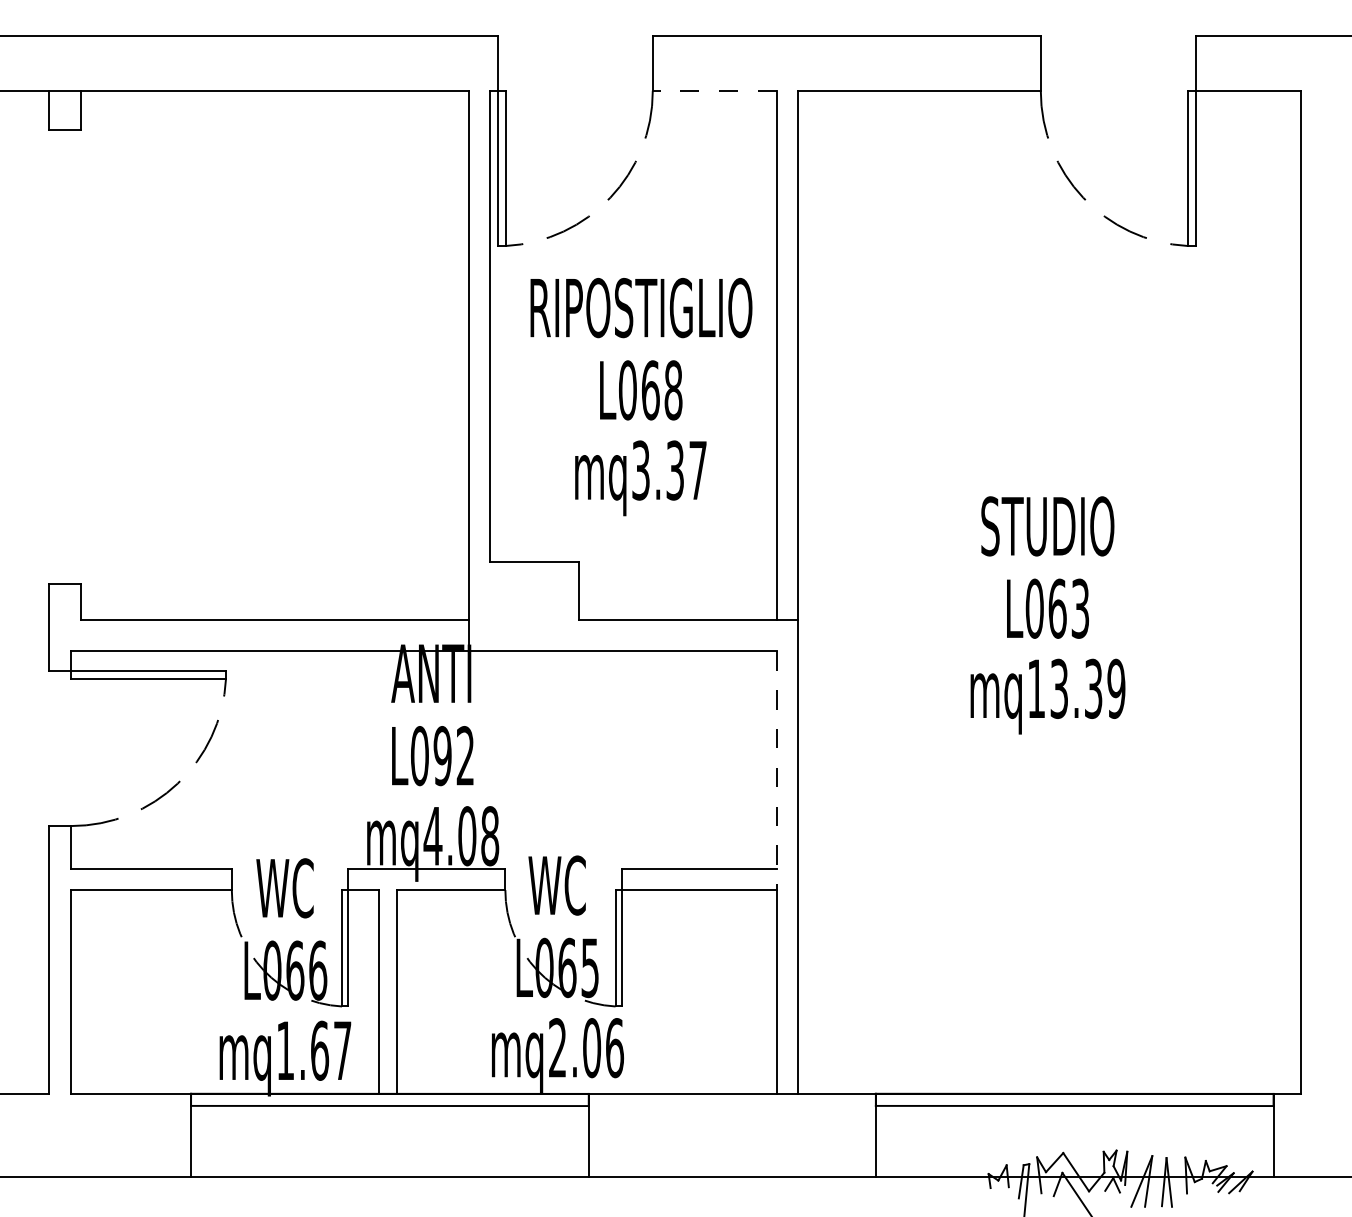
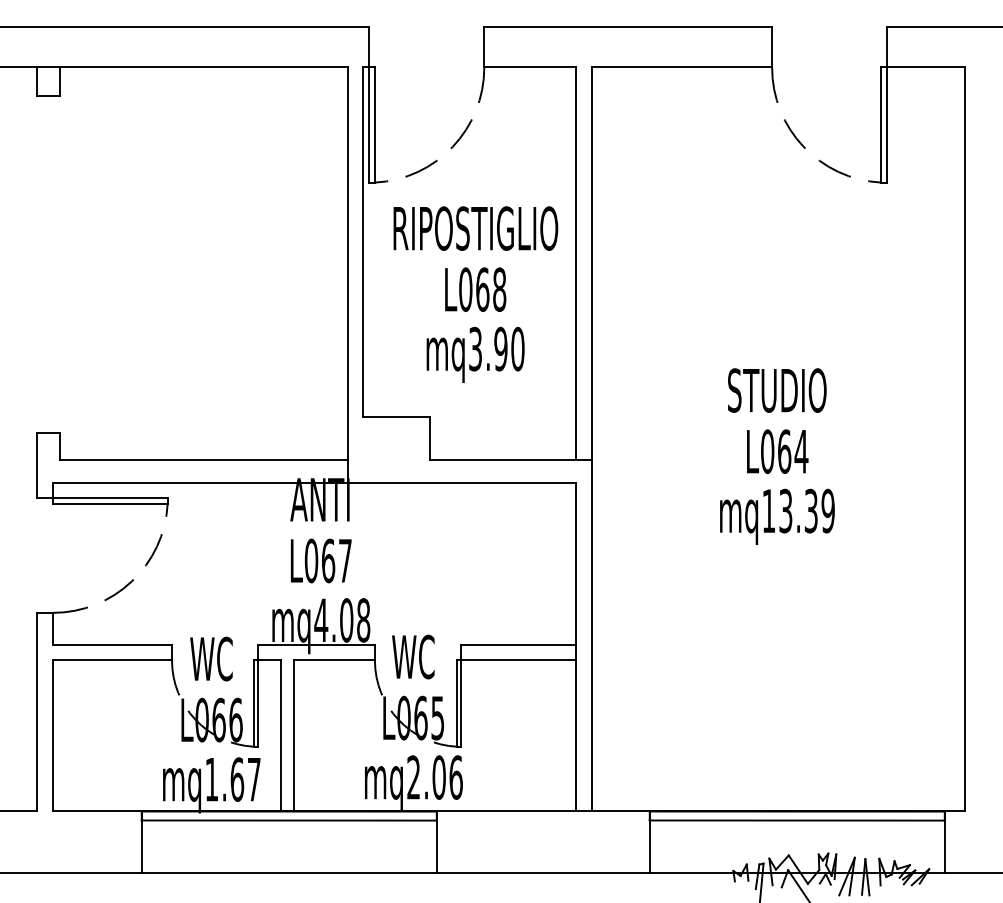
line: (714, 90) -> (530, 67), dashed -> solid
text: (686, 470) -> (509, 349), mq3.37 -> mq3.90
text: (1079, 608) -> (800, 451), L063 -> L064
text: (453, 756) -> (336, 561), L092 -> L067
line: (776, 771) -> (576, 572), dashed -> solid

